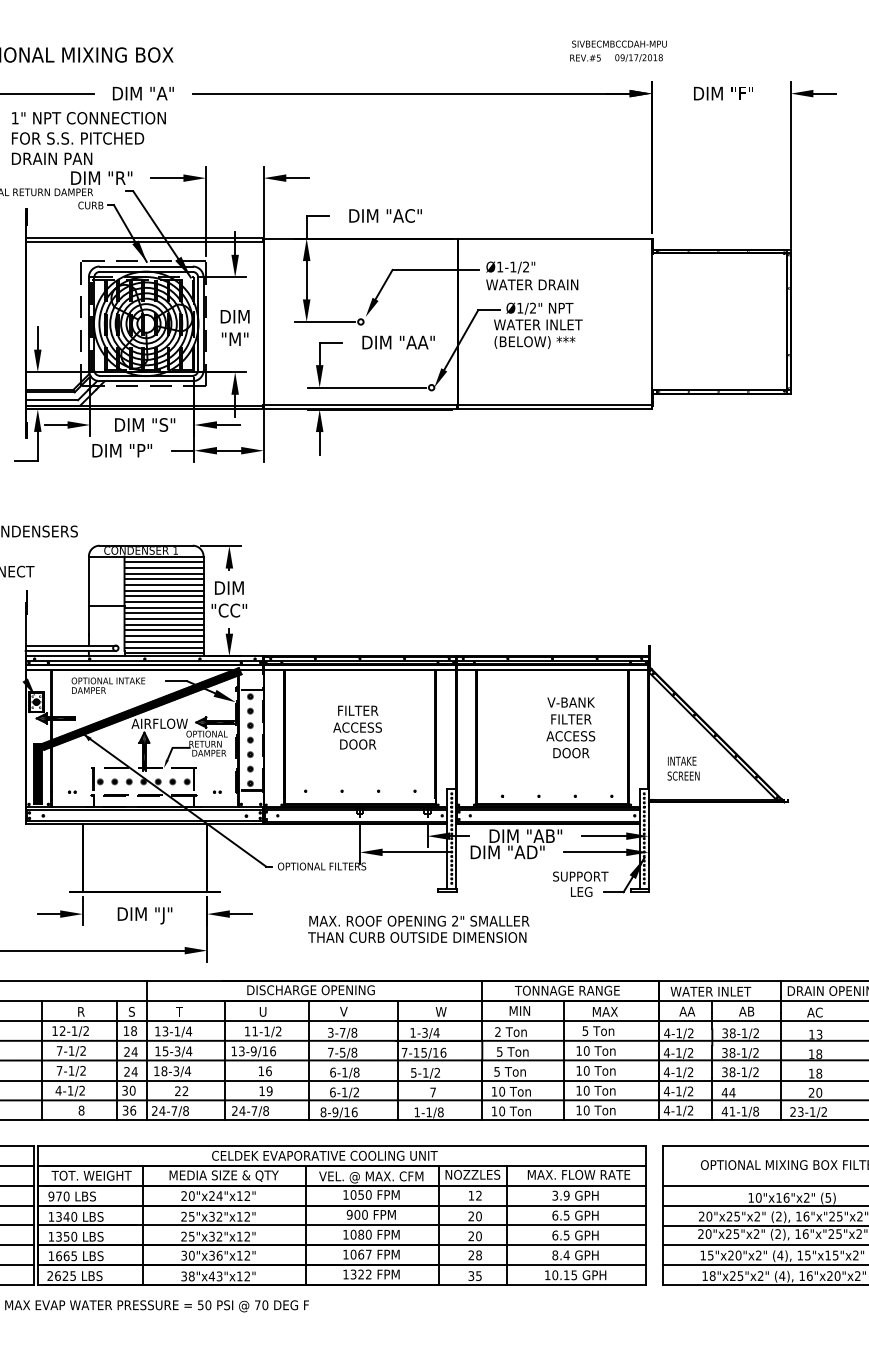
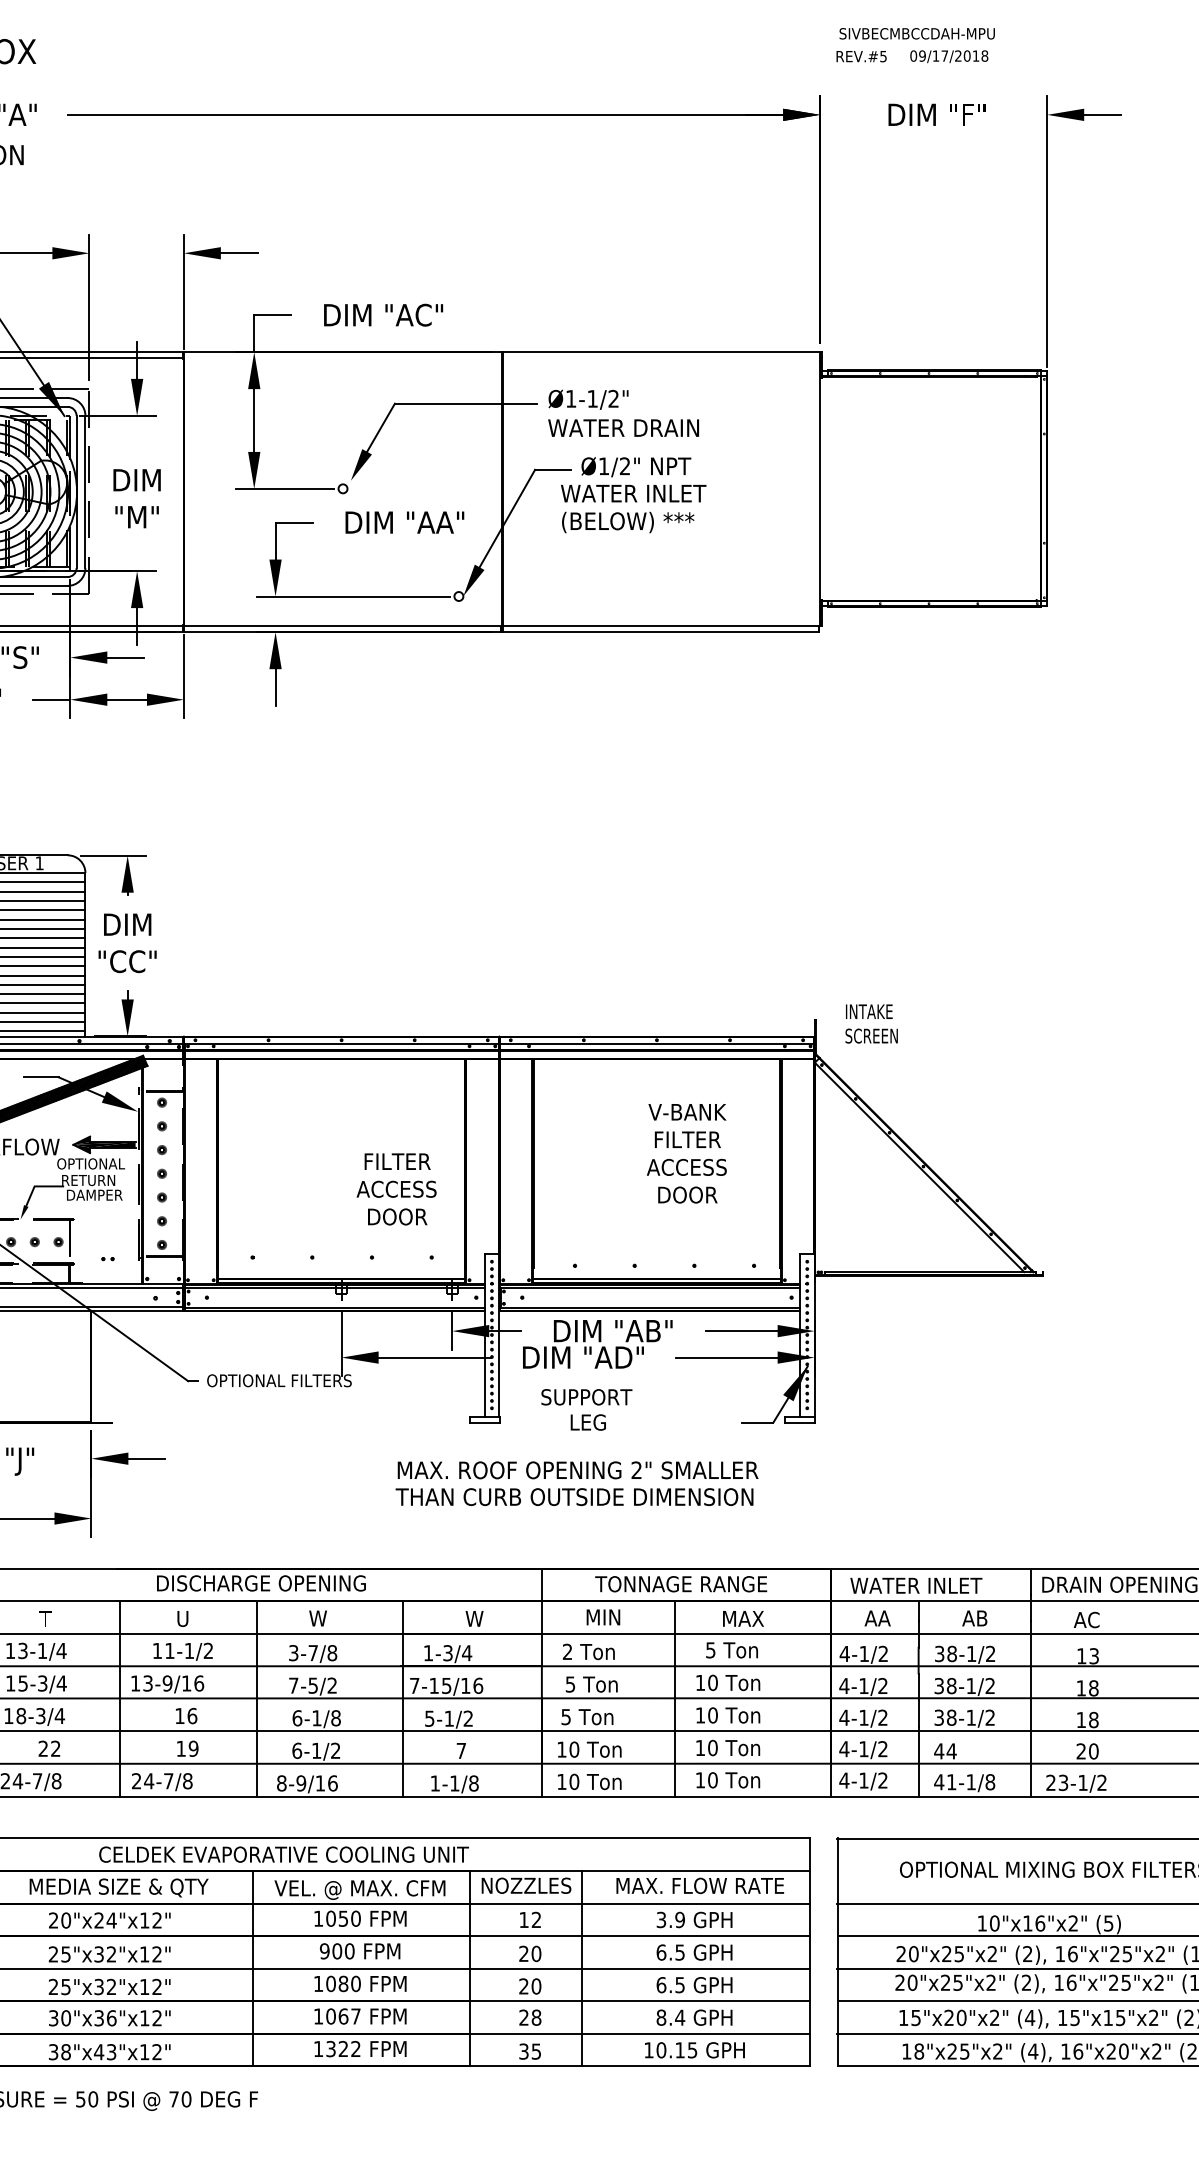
text: (618, 50) -> (915, 44), moved
text: (357, 727) -> (396, 1189), moved
text: (683, 768) -> (871, 1023), moved
text: (580, 883) -> (586, 1408), moved
text: (418, 928) -> (576, 1482), moved
text: (345, 1011) -> (317, 1618), V -> W
text: (354, 1052) -> (332, 1685), 7-5/8 -> 7-5/2

